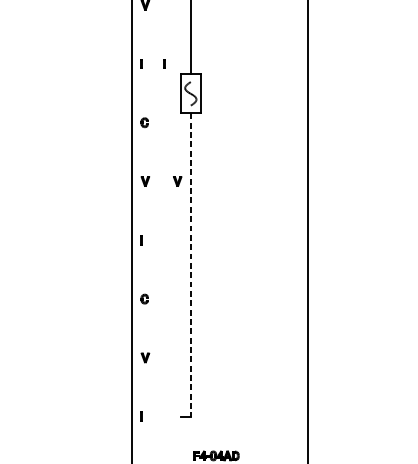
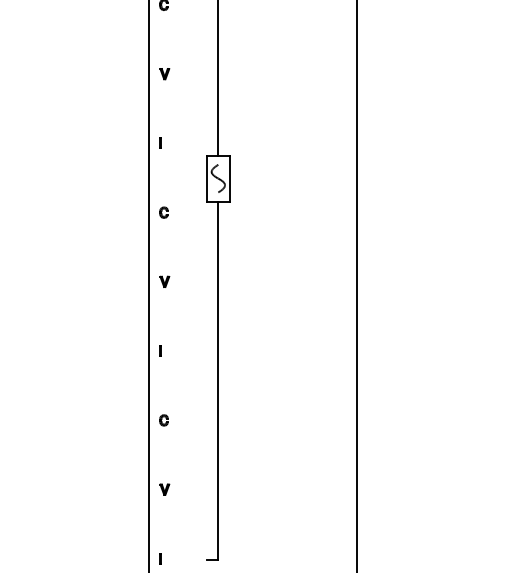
line: (164, 63) -> (187, 142), removed
part: (177, 181) -> (202, 281), removed
line: (190, 265) -> (218, 380), dashed -> solid

